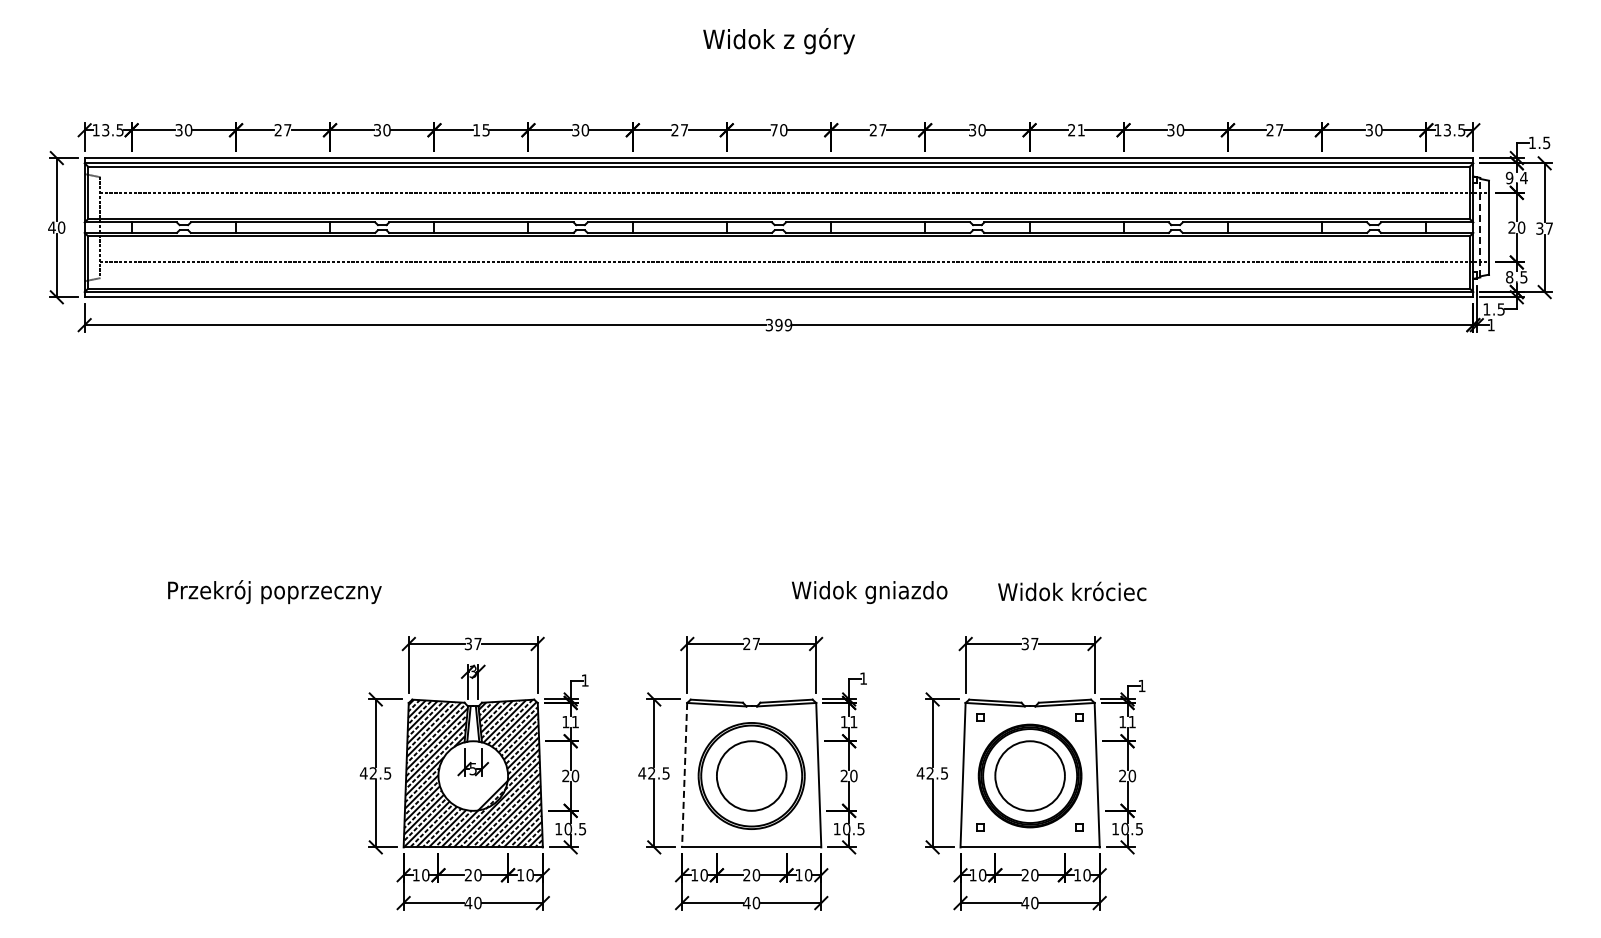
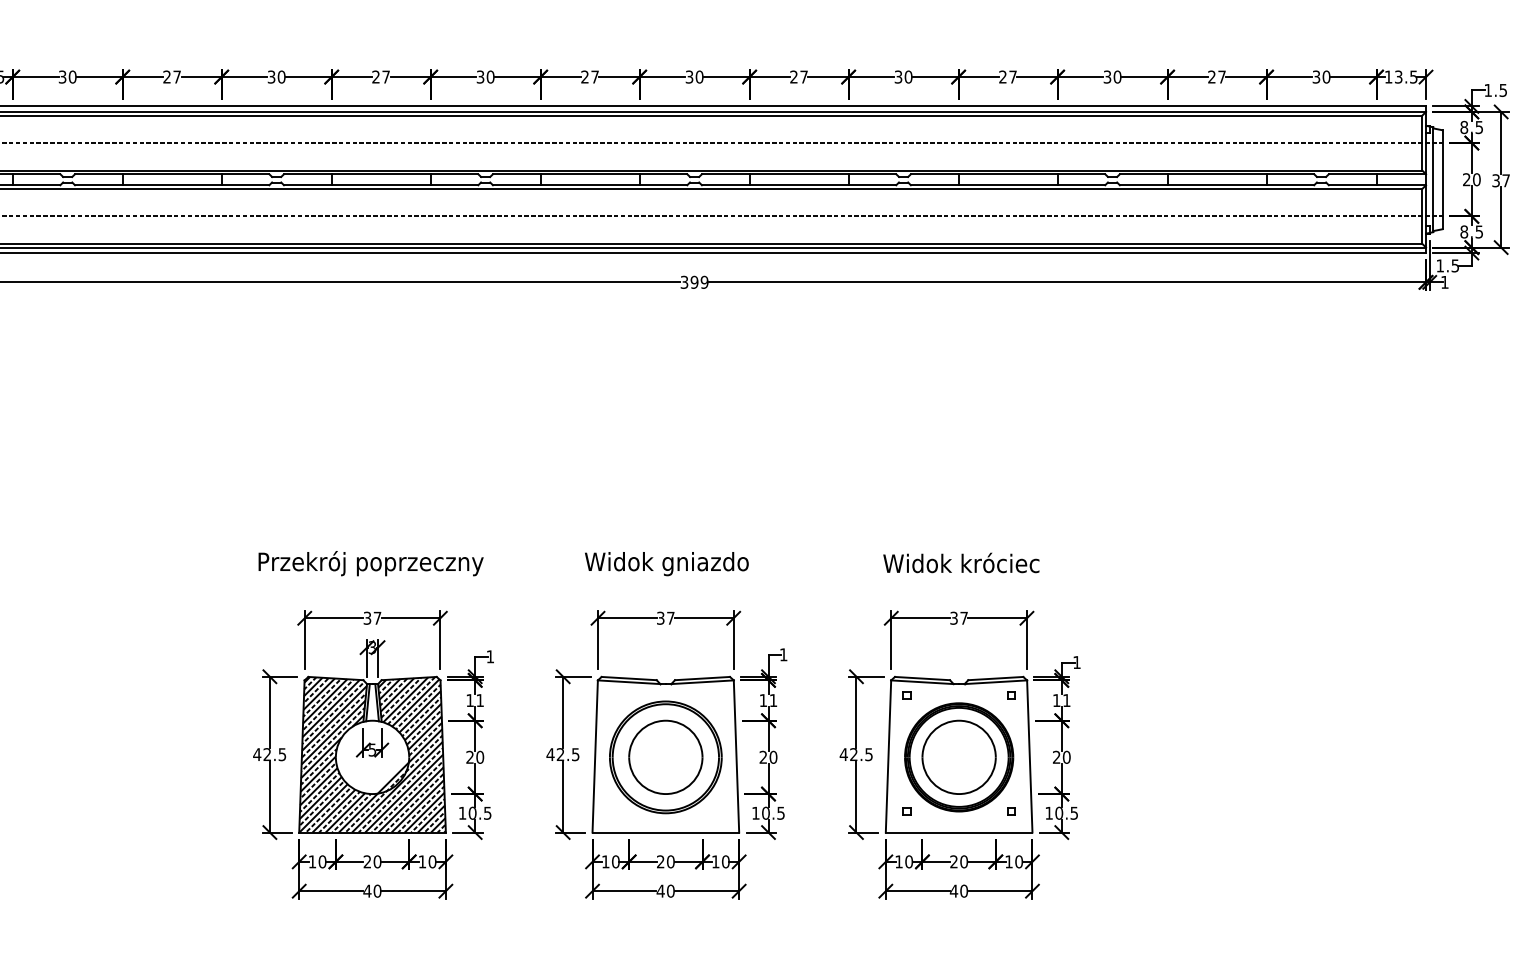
text: (481, 130) -> (381, 77), 15 -> 27
text: (773, 130) -> (688, 77), 70 -> 30
text: (1080, 130) -> (1012, 77), 21 -> 27
text: (1516, 178) -> (1471, 127), 9.4 -> 8.5
line: (1480, 227) -> (1433, 179), dashed -> solid
text: (1072, 591) -> (961, 562), moved
text: (274, 592) -> (370, 564), moved
text: (869, 592) -> (666, 564), moved
text: (746, 644) -> (660, 618), 27 -> 37
line: (684, 775) -> (595, 756), dashed -> solid

